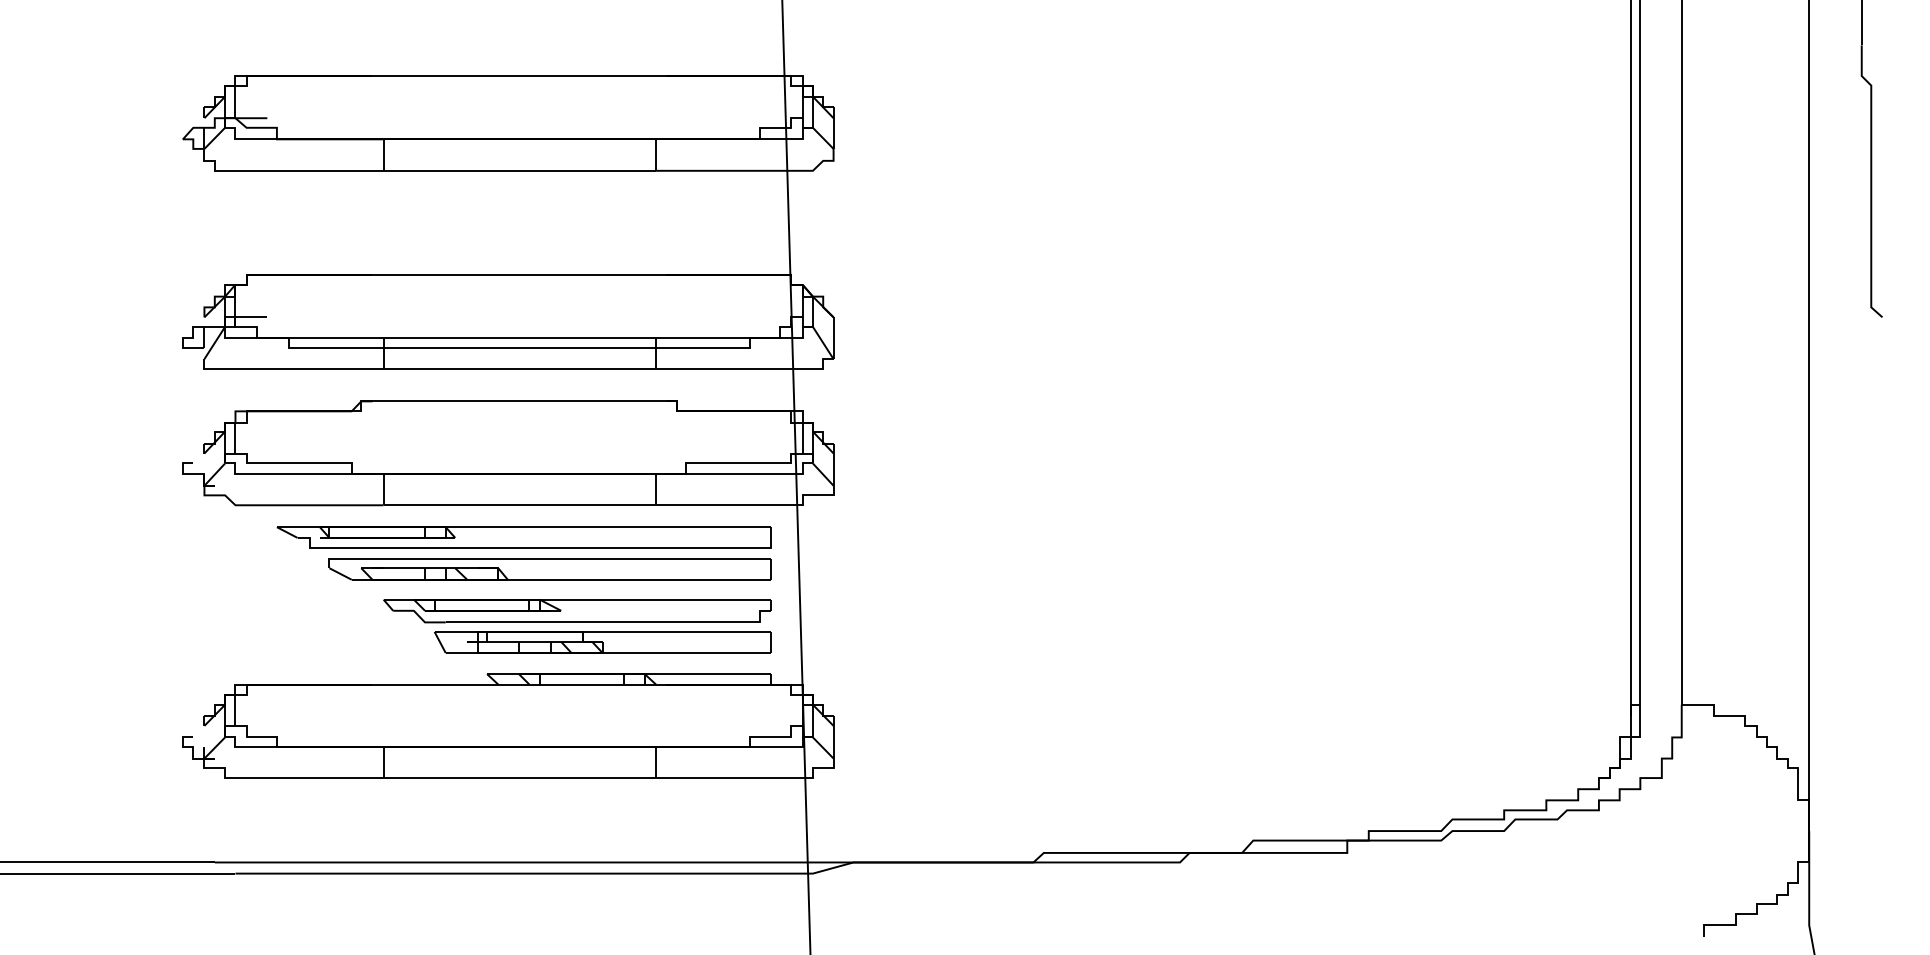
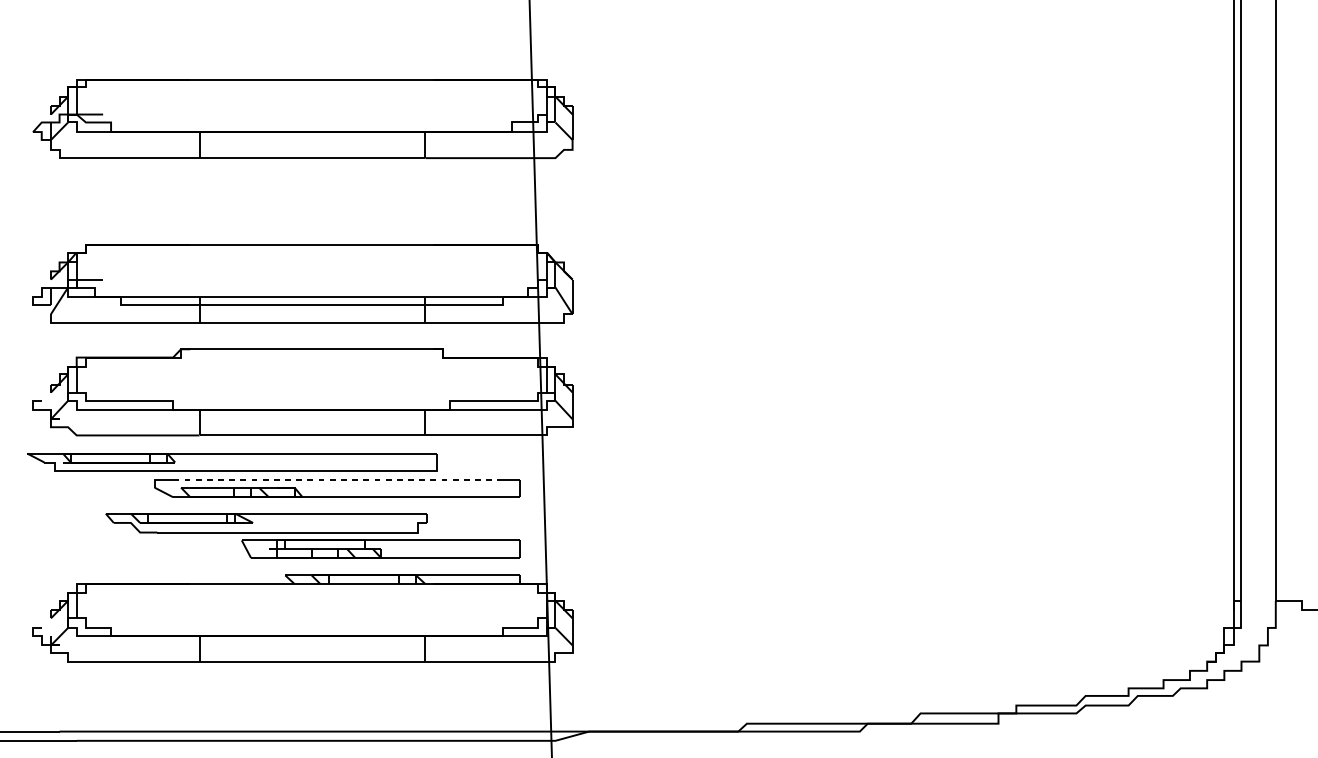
part: (523, 537) -> (231, 462), moved
line: (550, 558) -> (337, 479), solid -> dashed
part: (577, 611) -> (266, 523), moved

